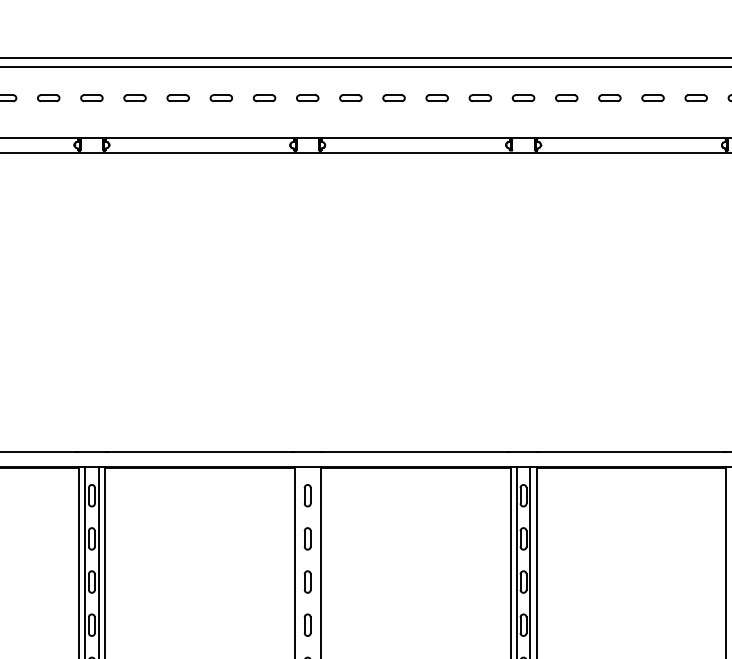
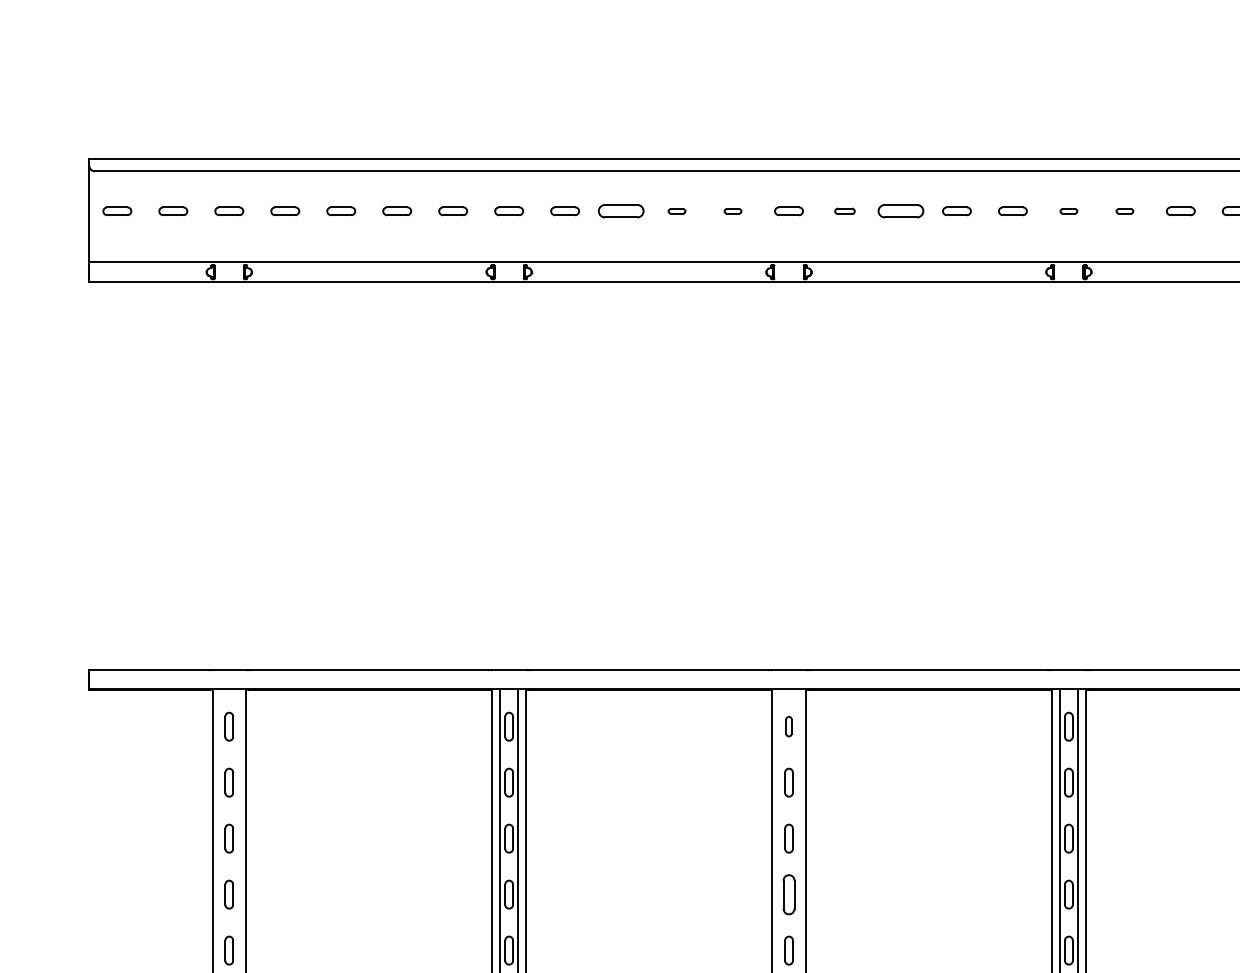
part: (177, 98) -> (620, 211), size x1.6
part: (220, 98) -> (676, 211), size x0.6
part: (264, 98) -> (732, 211), size x0.6
part: (350, 98) -> (844, 211), size x0.7
part: (393, 98) -> (900, 211), size x1.6
part: (523, 98) -> (1068, 211), size x0.6
part: (566, 98) -> (1124, 211), size x0.6
part: (307, 495) -> (788, 726), size x0.7
part: (307, 625) -> (788, 894), size x1.4

